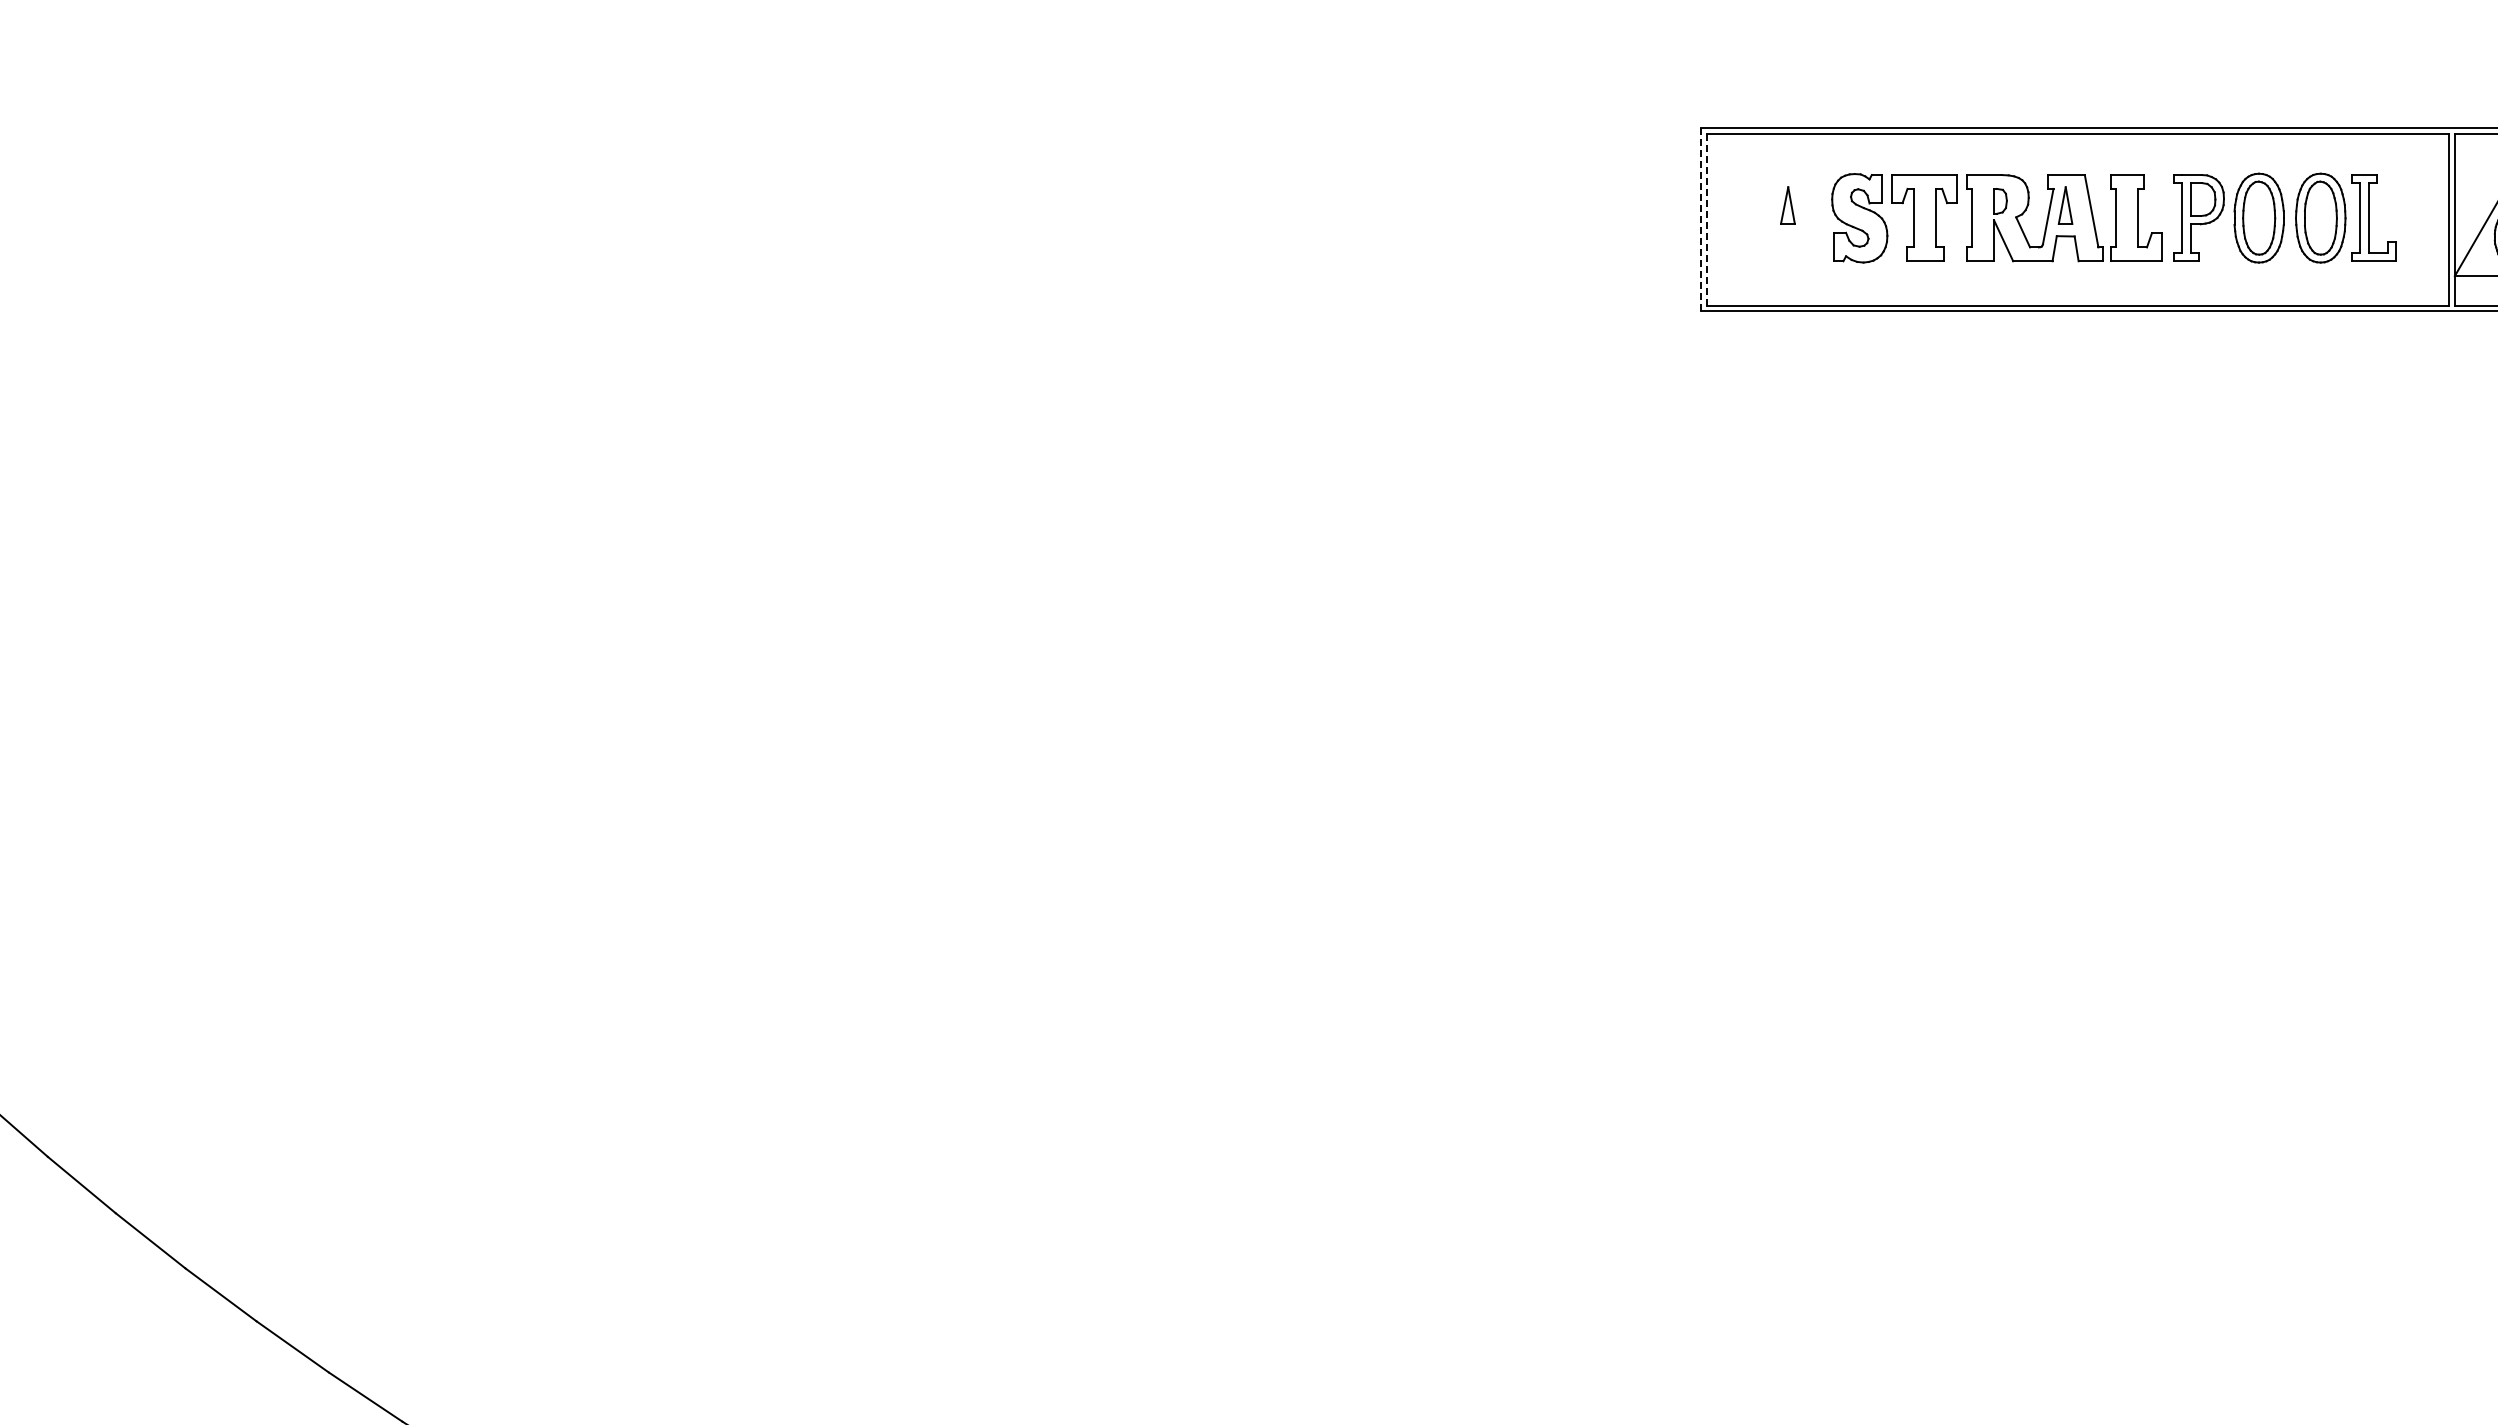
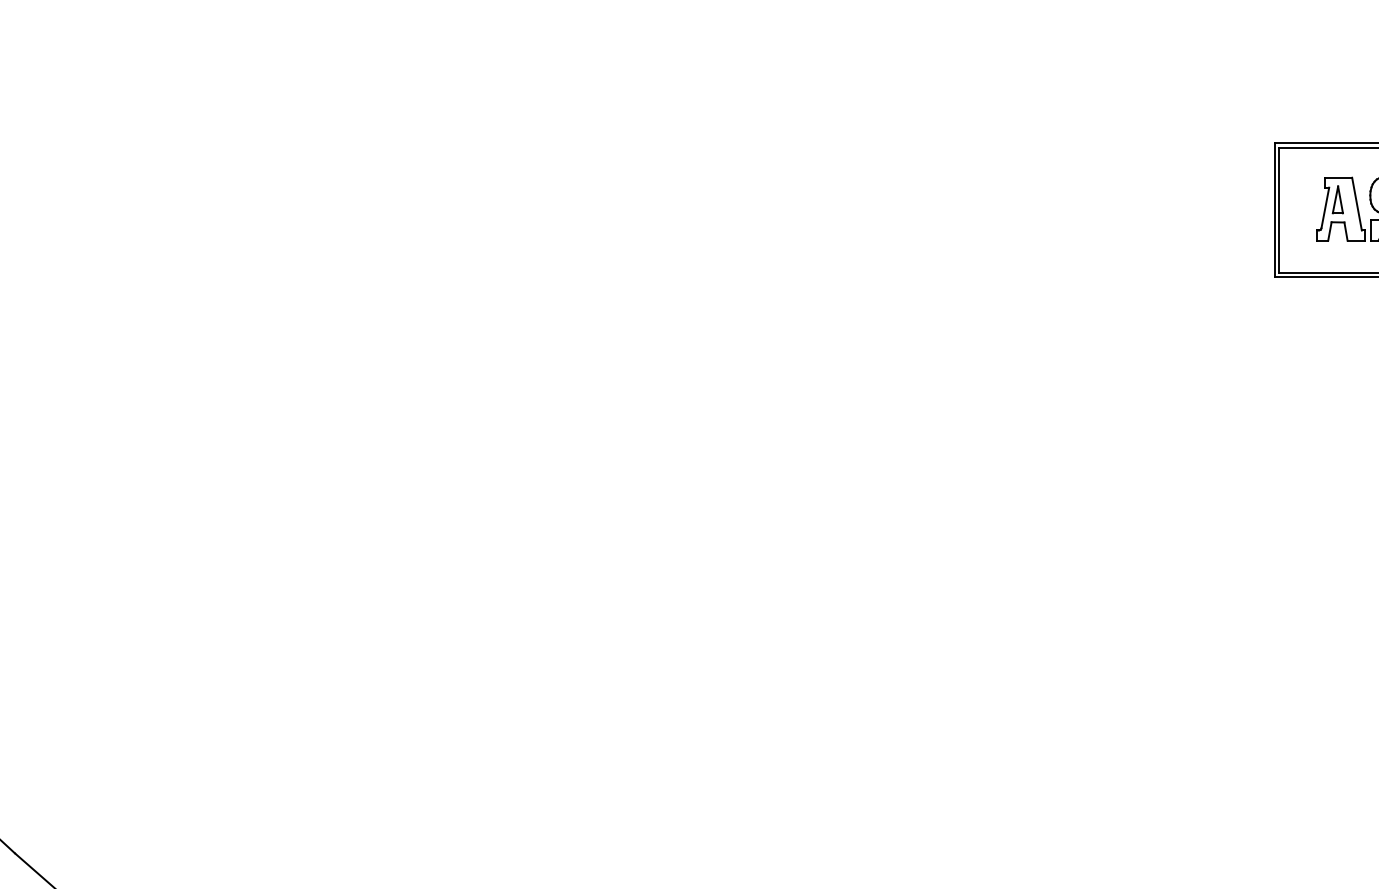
part: (1791, 218) -> (1340, 209), added
line: (1701, 219) -> (1274, 210), dashed -> solid
line: (1707, 219) -> (1279, 210), dashed -> solid

